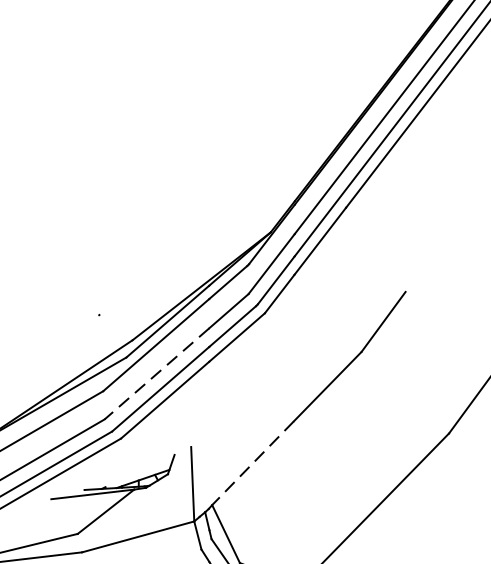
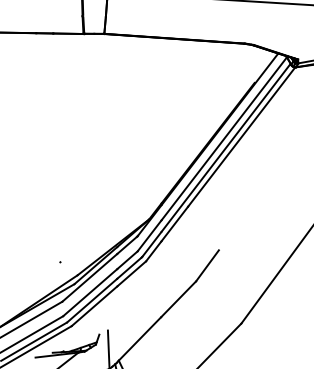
line: (157, 373) -> (90, 292), dashed -> solid
line: (252, 464) -> (139, 339), dashed -> solid

